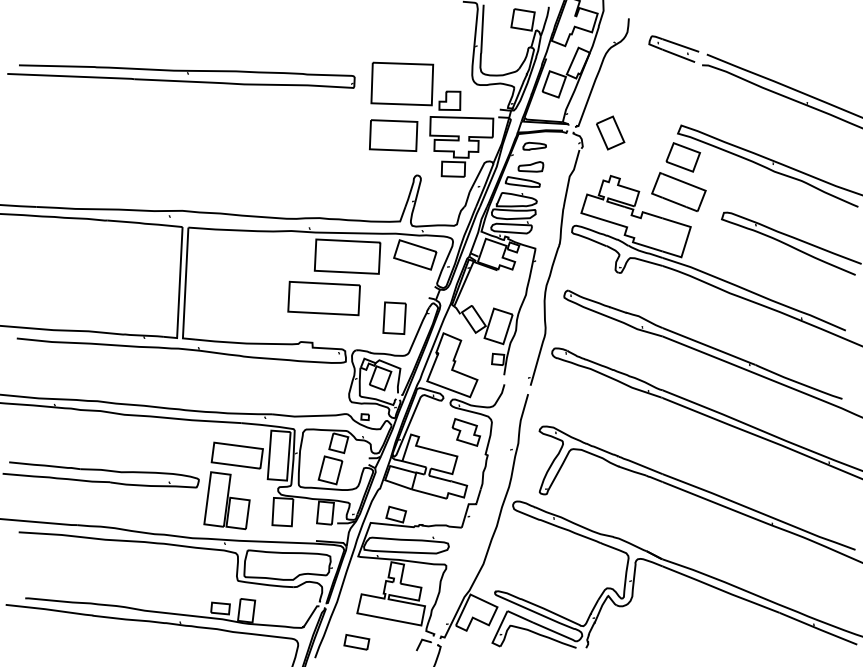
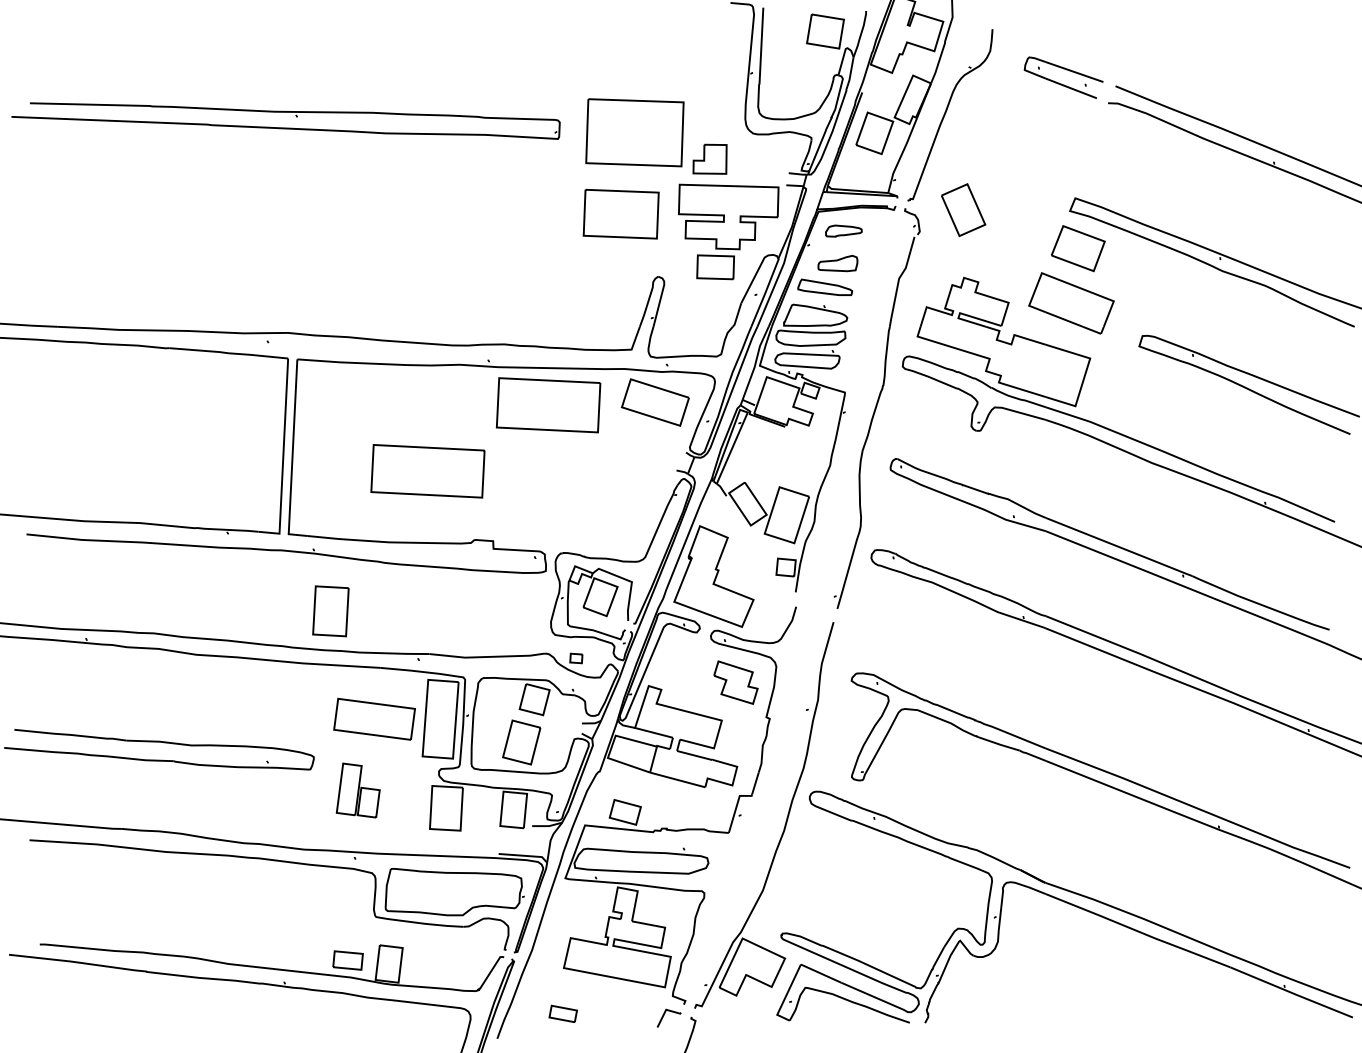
part: (323, 298) -> (426, 471), moved
part: (394, 317) -> (330, 610), moved
part: (226, 500) -> (357, 790), size x0.6
part: (356, 642) -> (562, 1014), size x0.7

